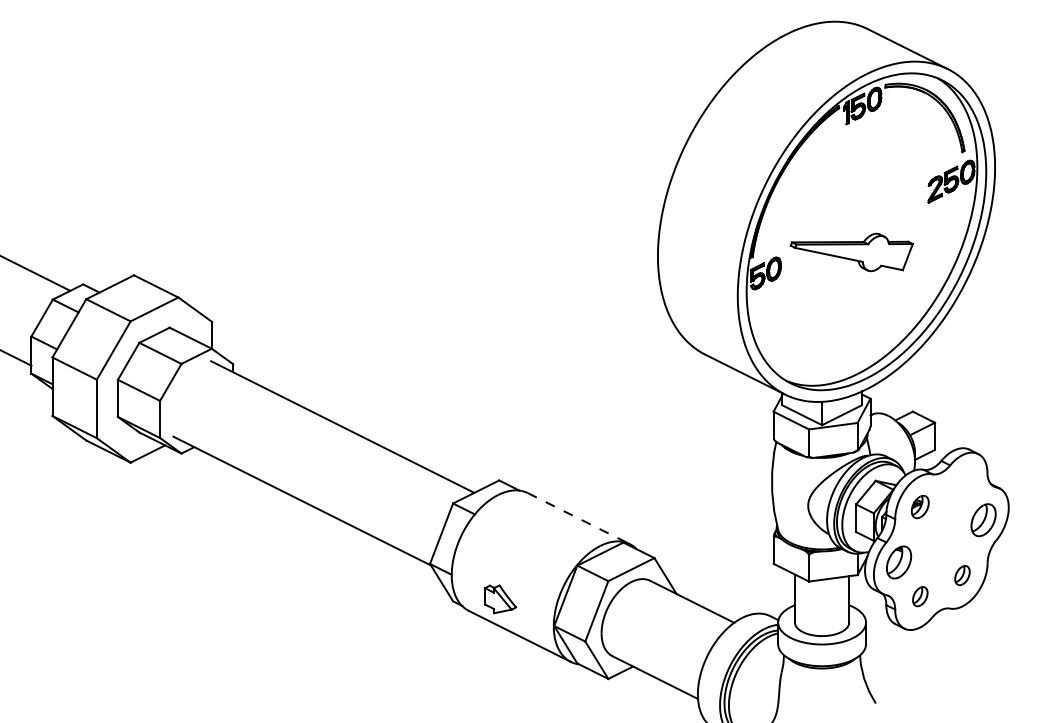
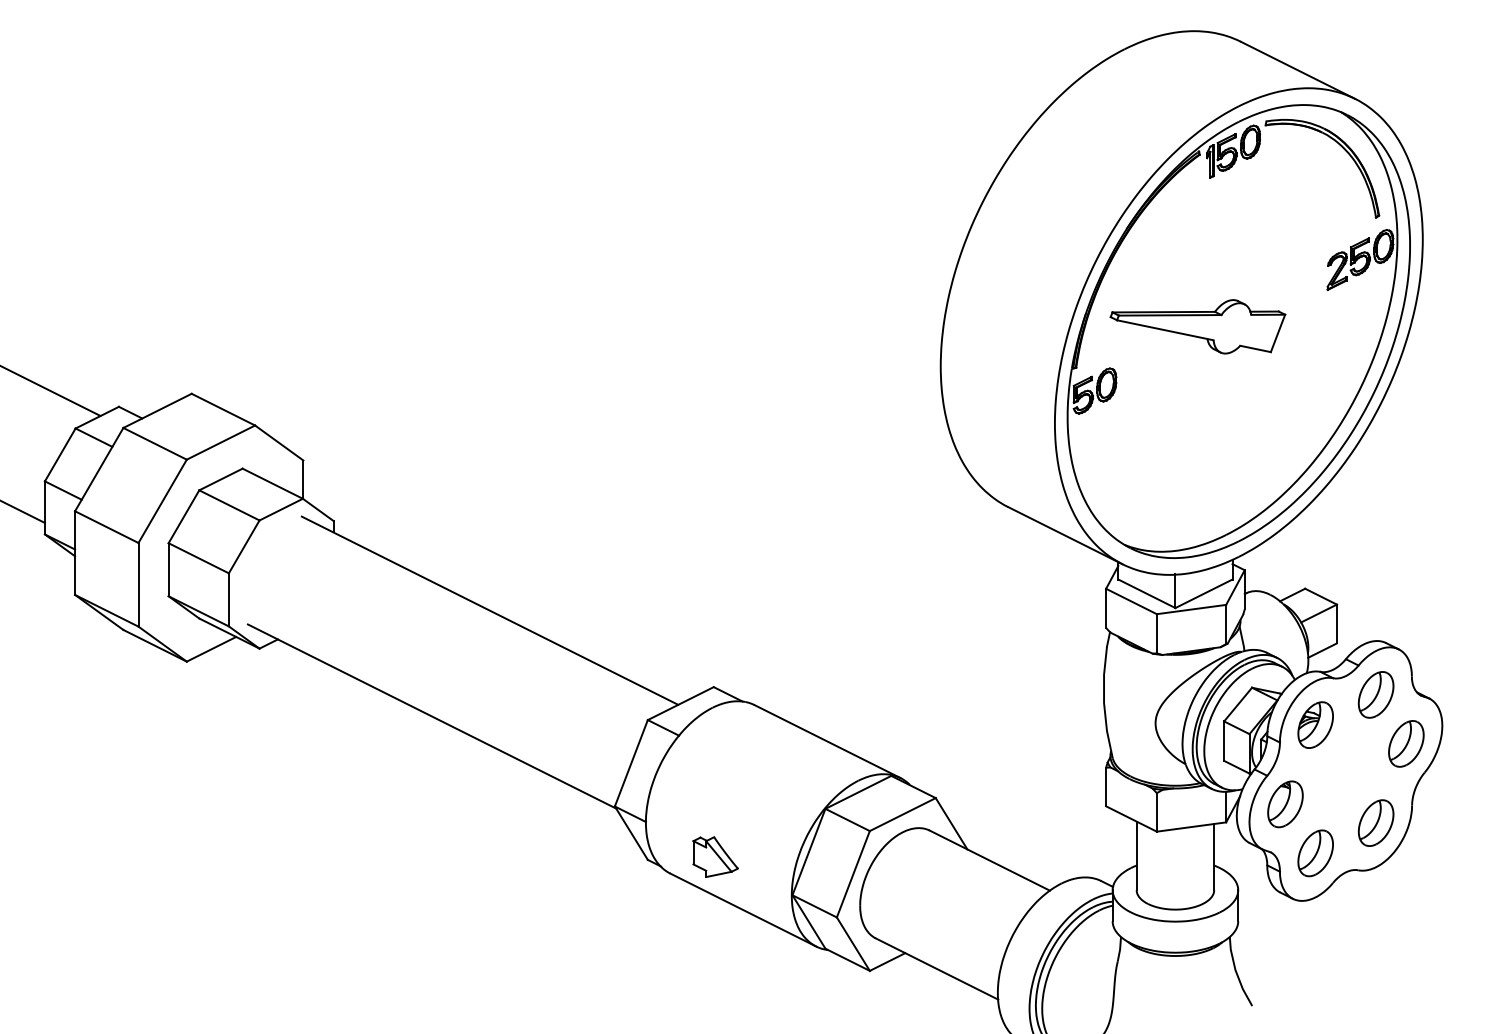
part: (851, 252) -> (1197, 326), moved
part: (962, 485) -> (1376, 694), added
part: (920, 506) -> (1316, 724), size x1.43
line: (579, 518) -> (828, 741), dashed -> solid
part: (962, 575) -> (1376, 822), size x1.67
part: (920, 596) -> (1316, 853), size x1.67

